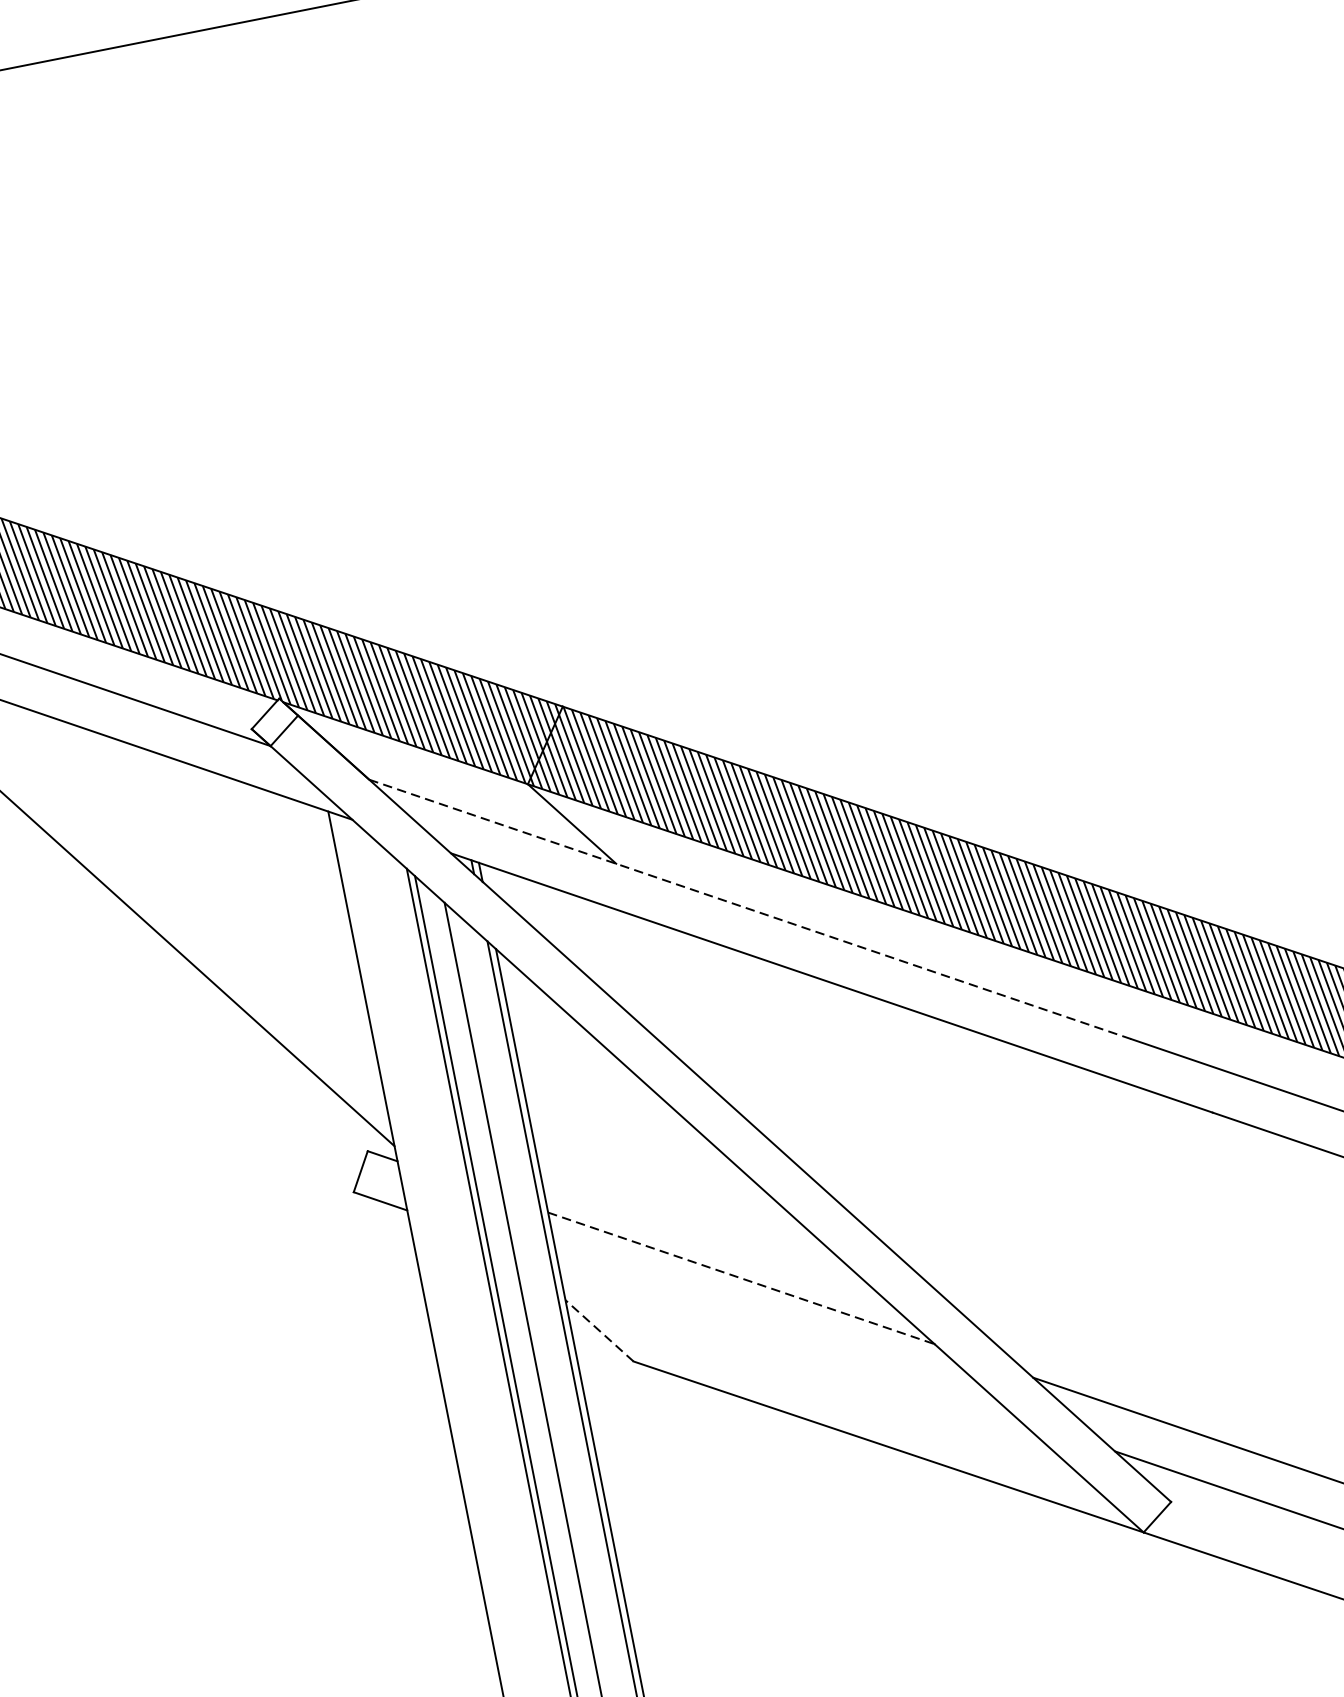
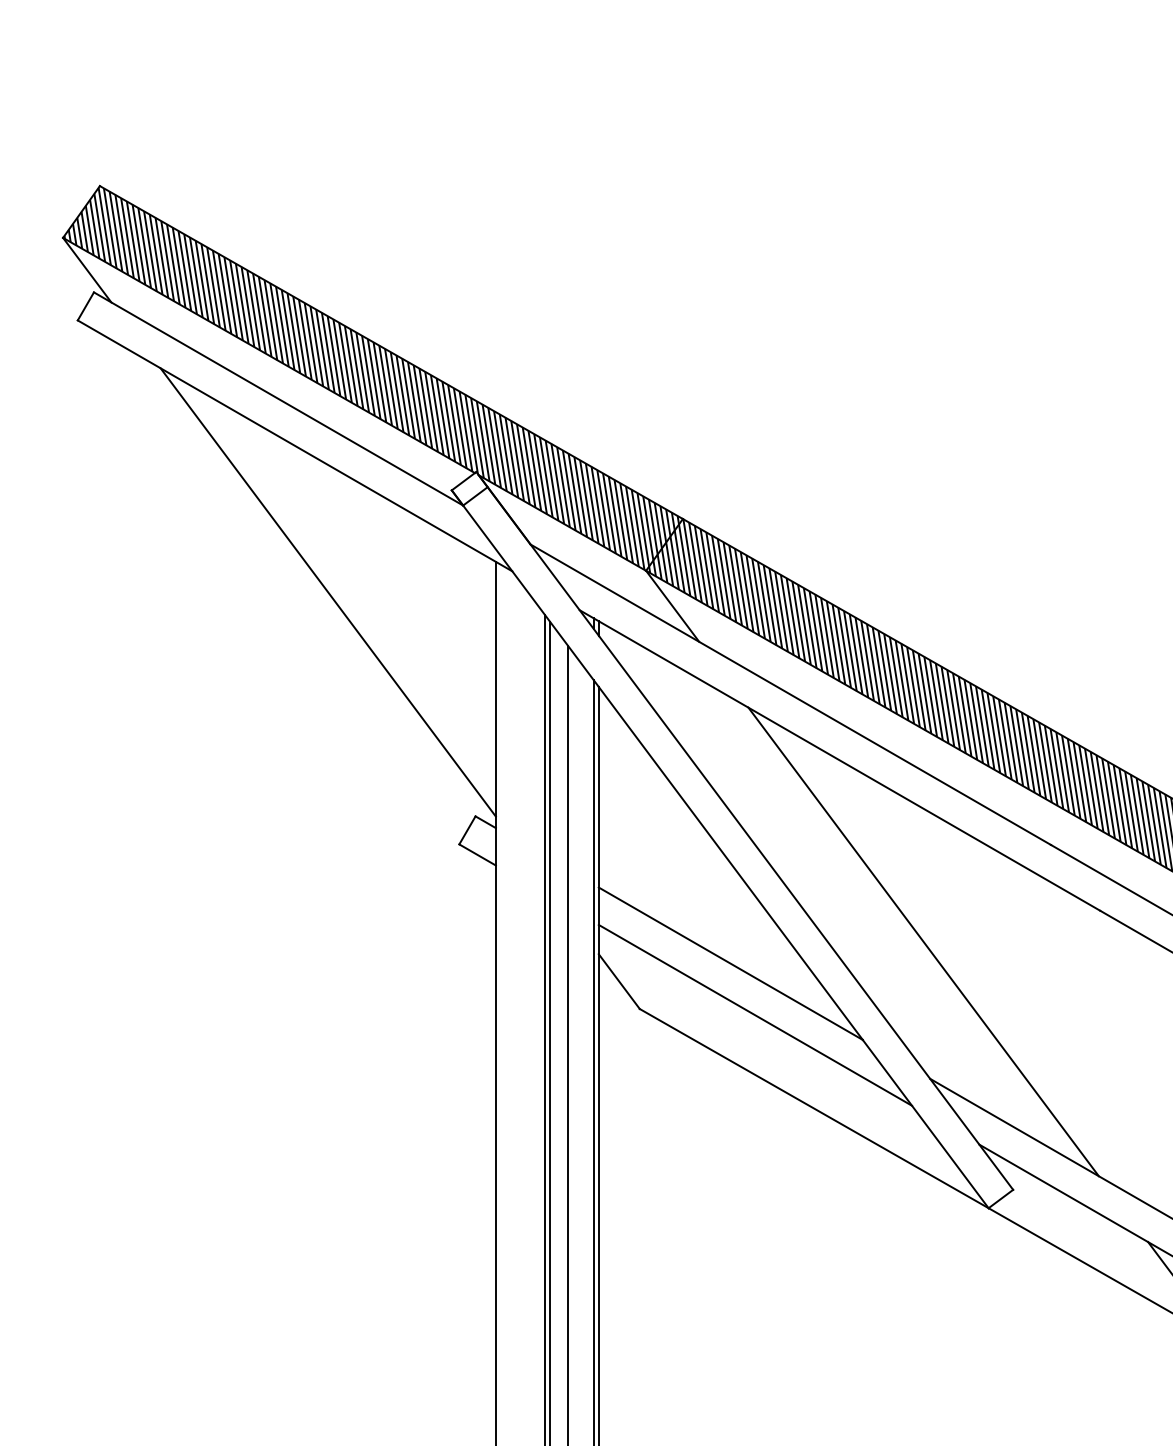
line: (751, 908) -> (791, 694), dashed -> solid
line: (988, 1199) -> (923, 941), added
line: (742, 1277) -> (731, 963), dashed -> solid
line: (598, 1330) -> (618, 981), dashed -> solid
line: (787, 1338) -> (755, 1014), added

